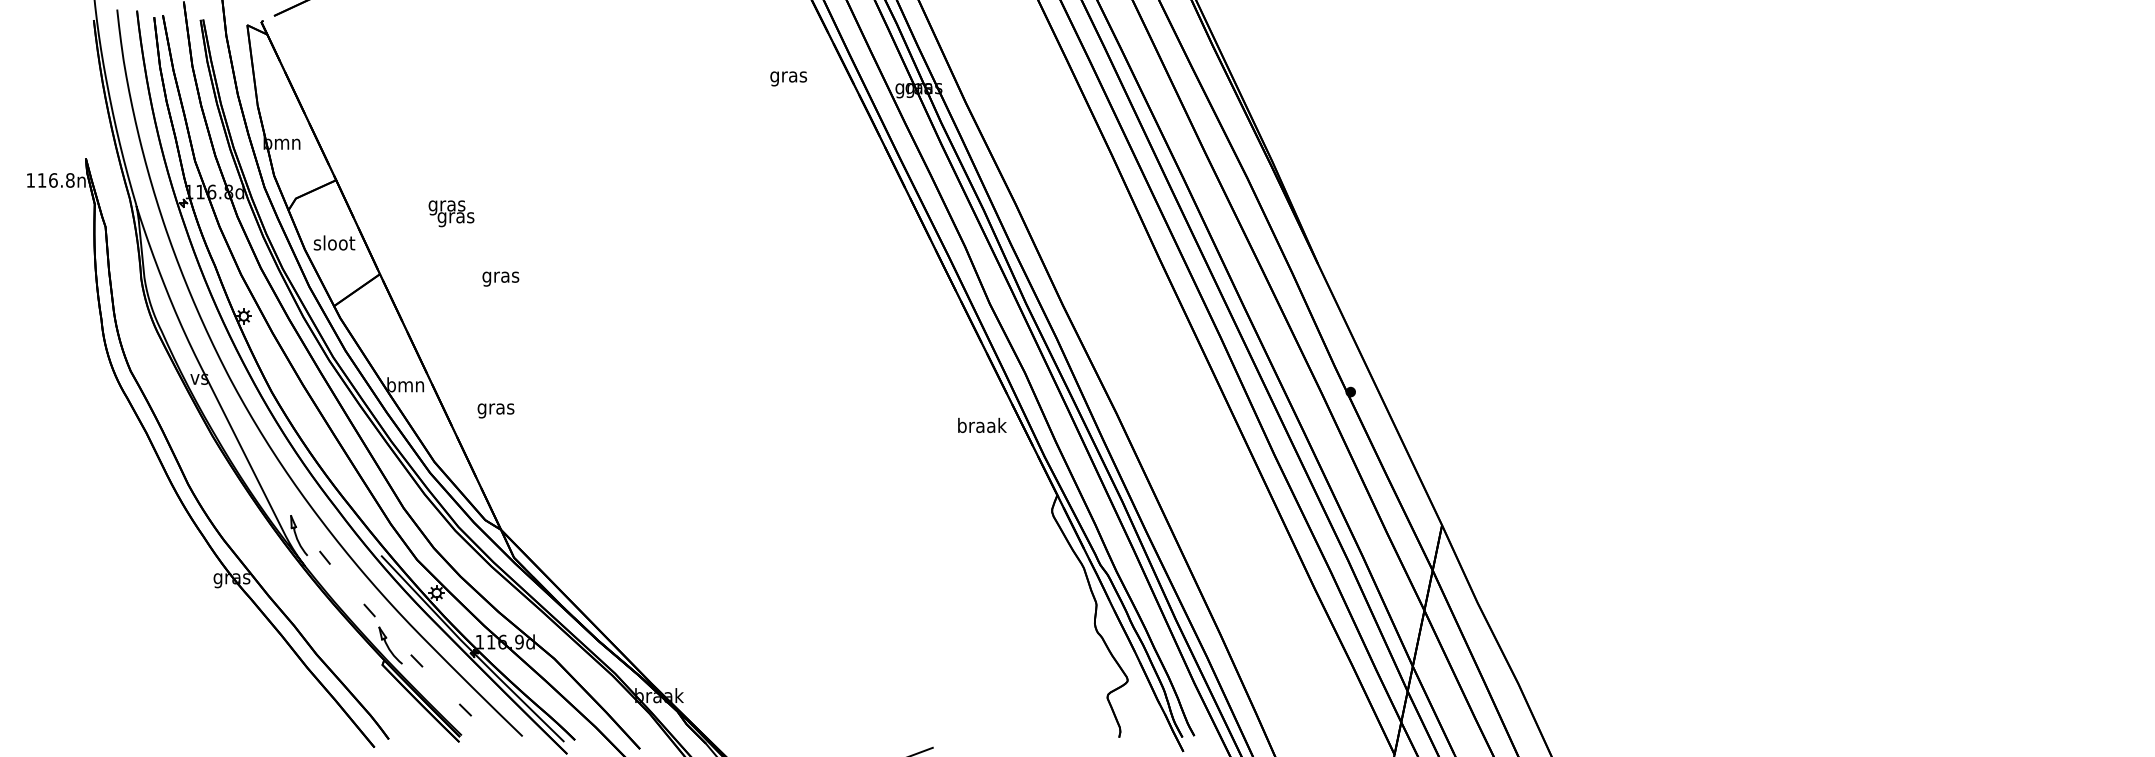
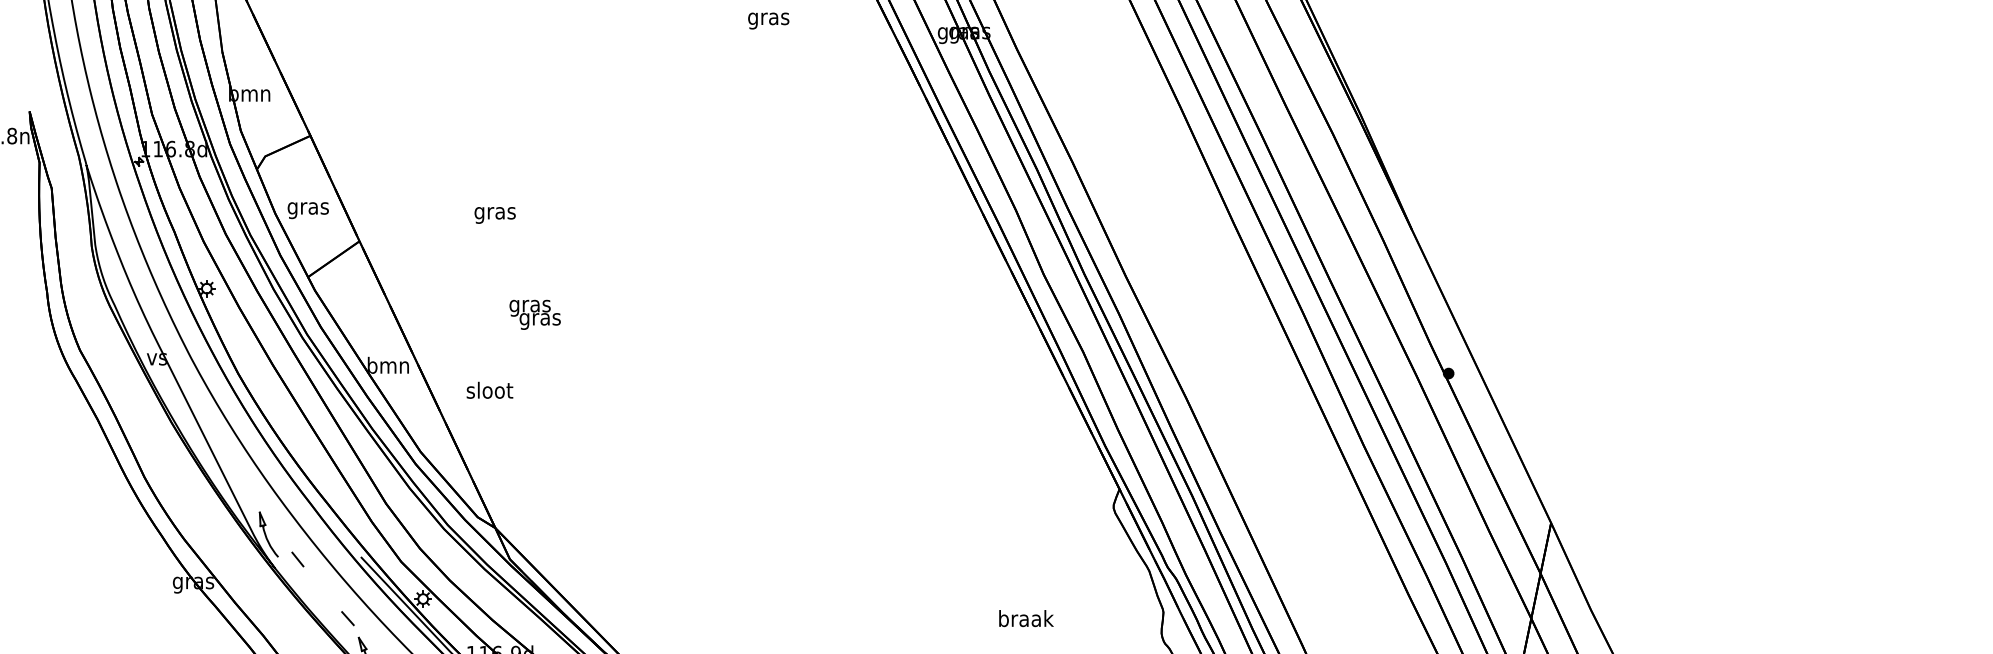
text: (788, 78) -> (768, 20), moved
text: (451, 213) -> (535, 314), moved
text: (334, 244) -> (308, 207), sloot -> gras
text: (500, 278) -> (494, 214), moved
text: (495, 408) -> (489, 391), gras -> sloot
text: (982, 425) -> (1026, 618), moved

